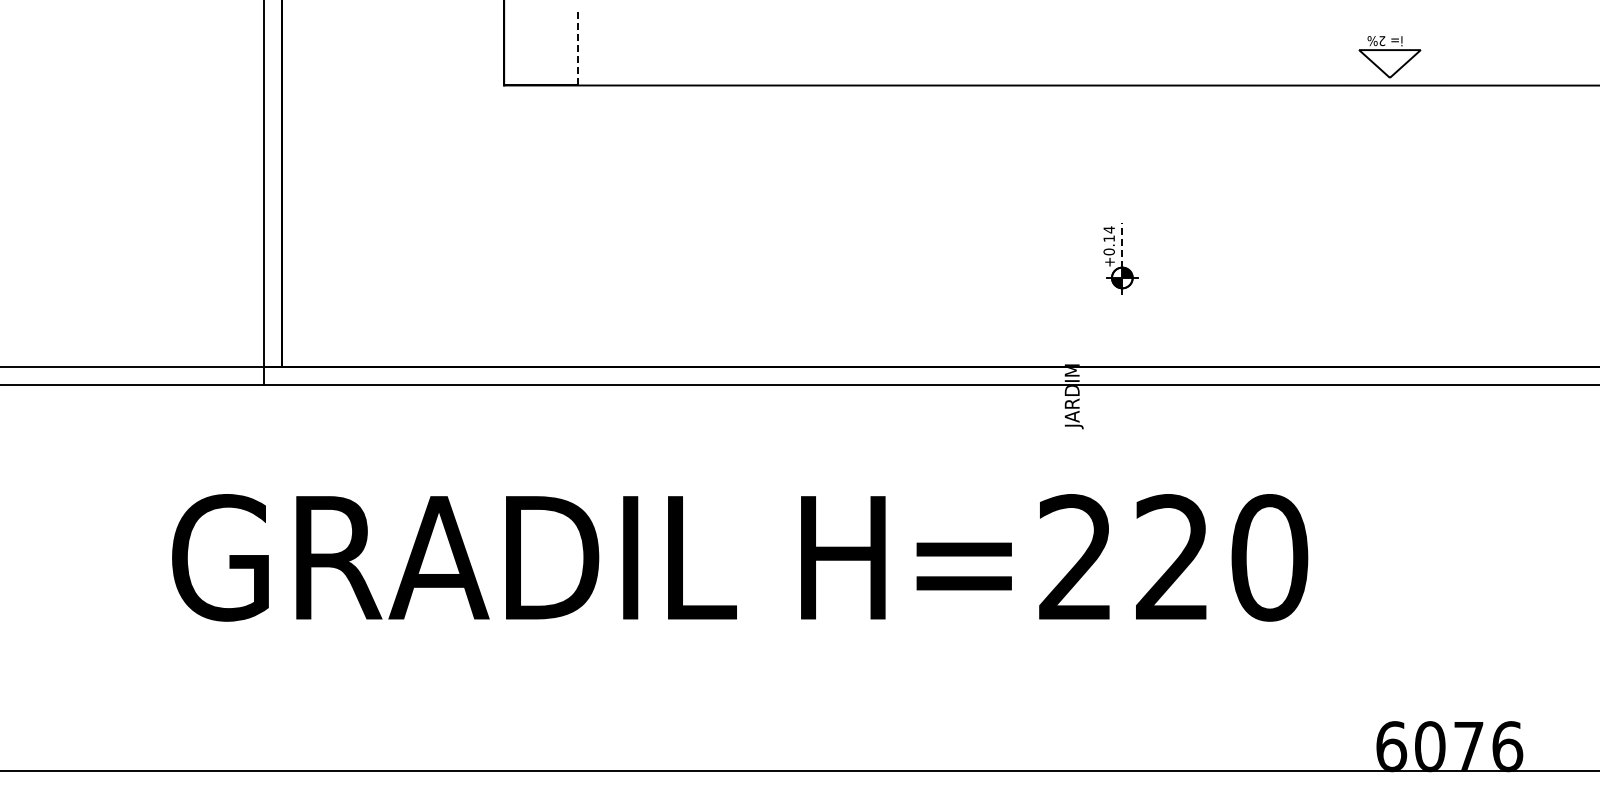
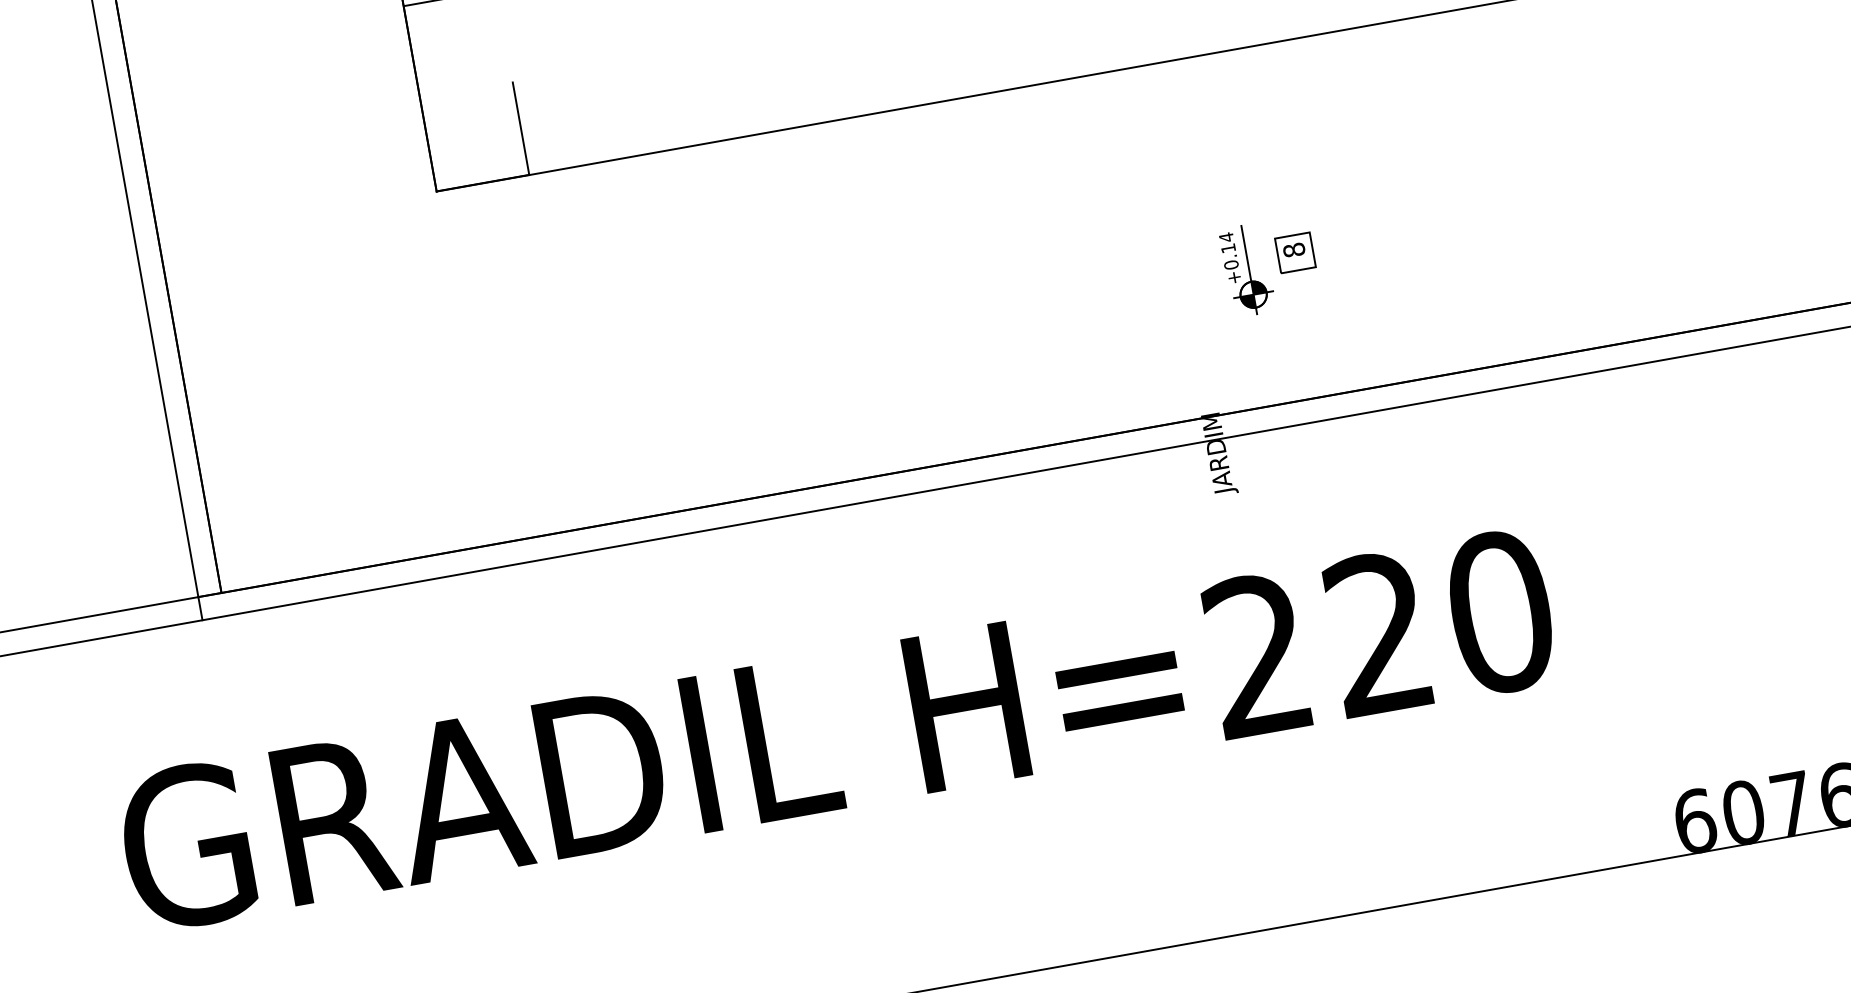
line: (578, 48) -> (521, 128), dashed -> solid
line: (1122, 244) -> (1246, 252), dashed -> solid
part: (1160, 251) -> (1295, 253), added

